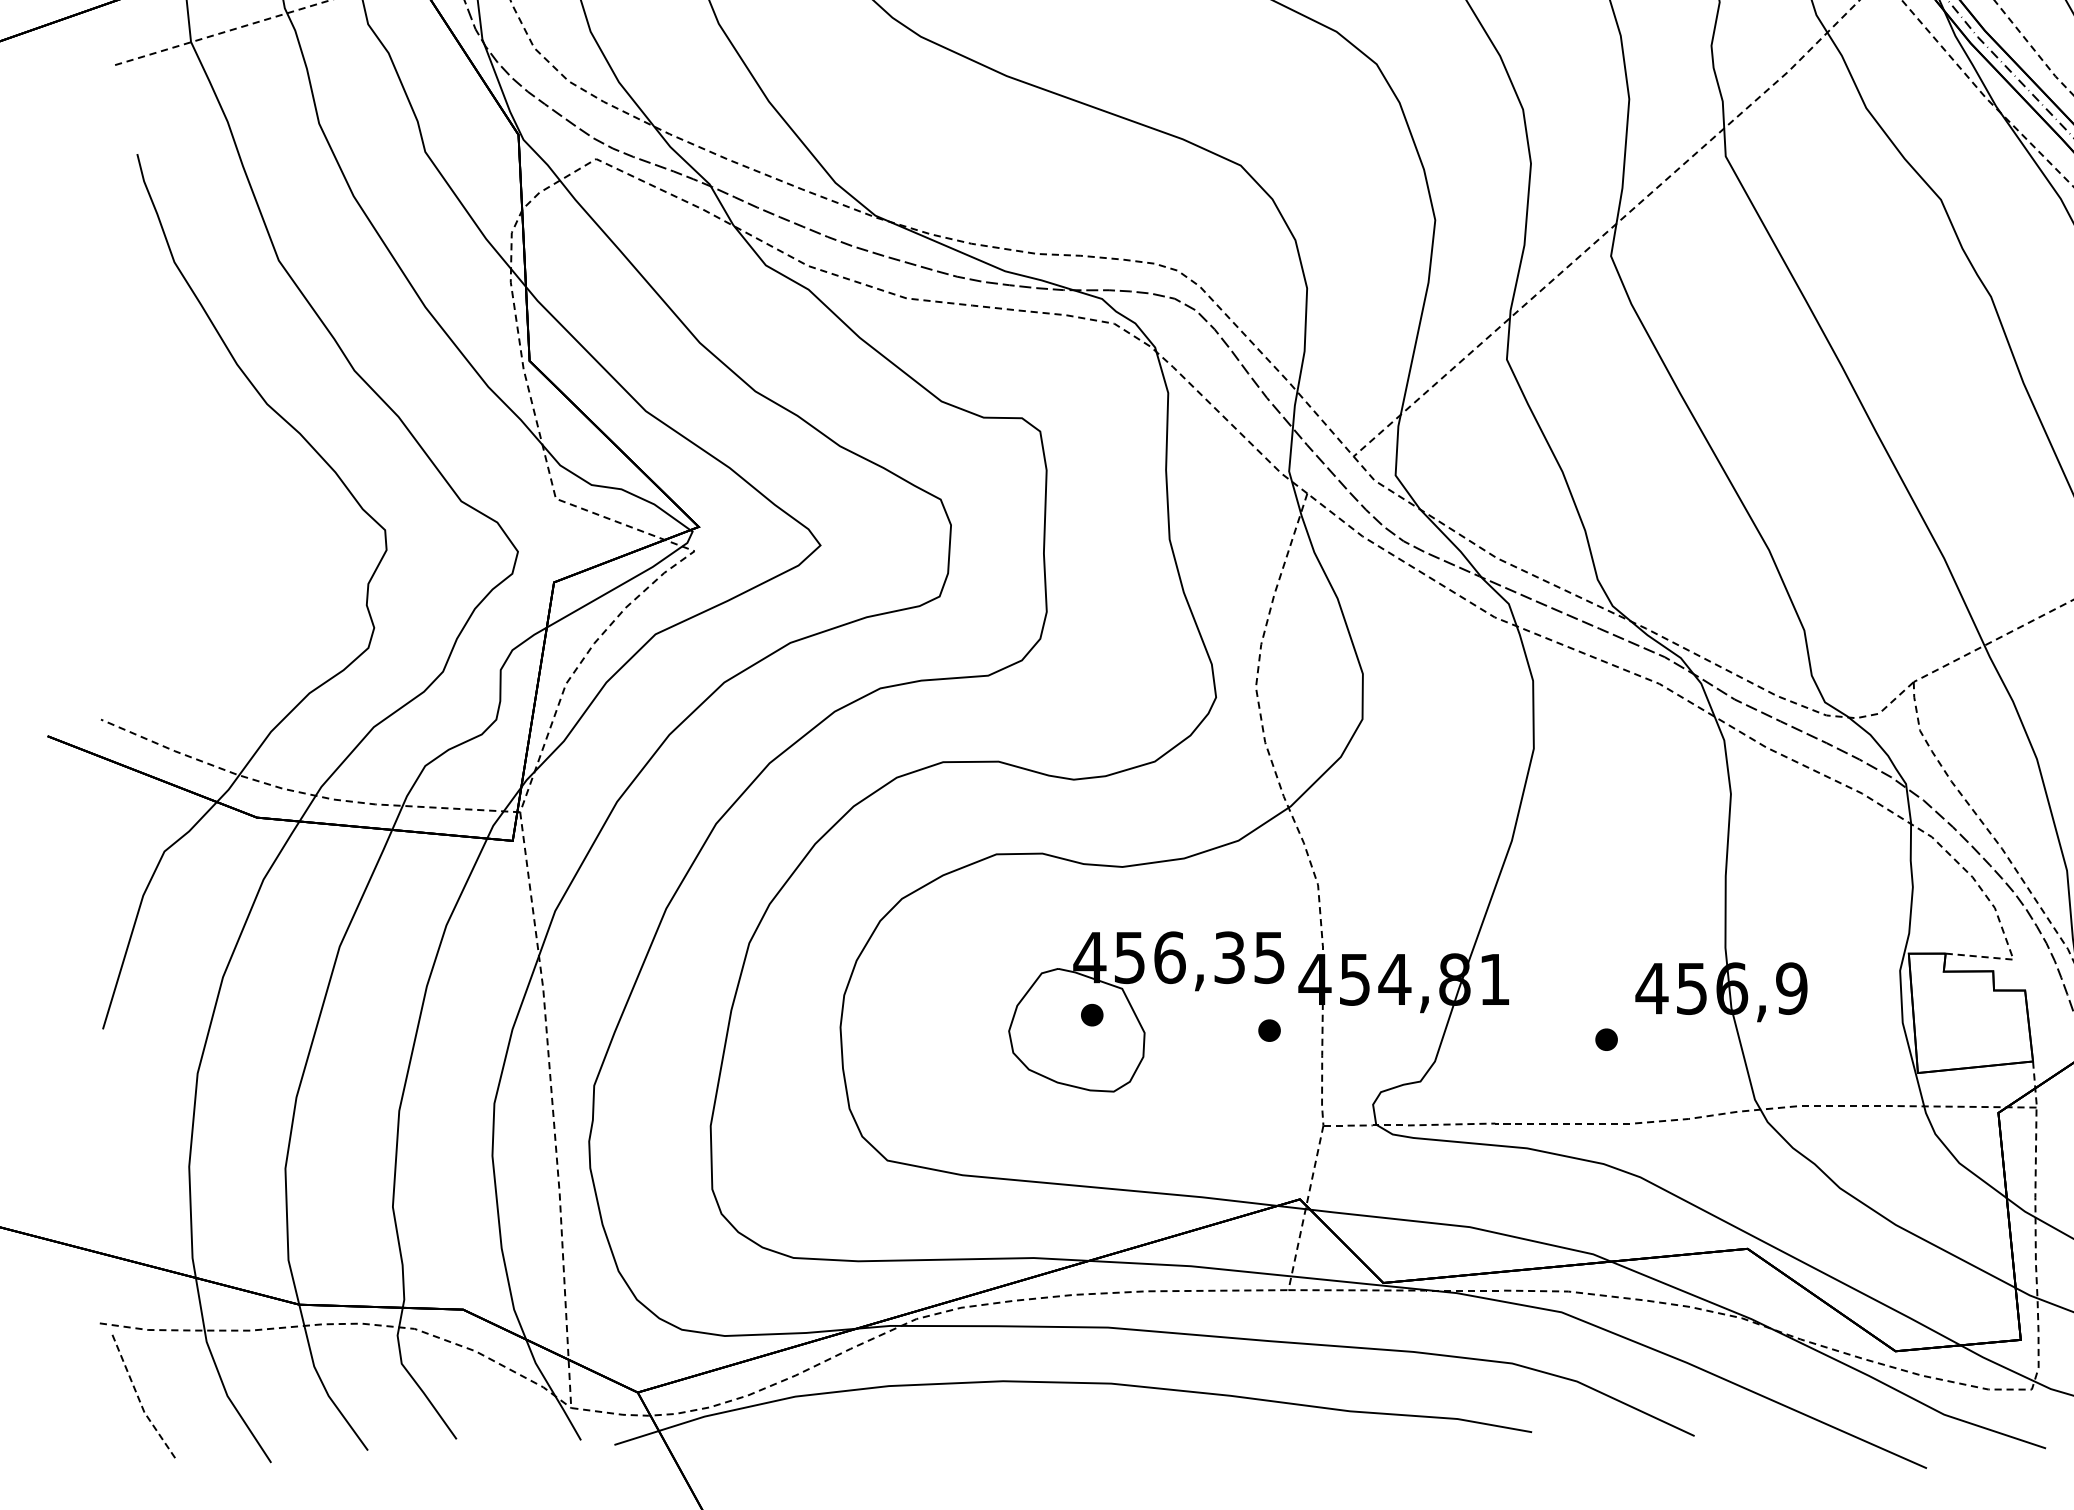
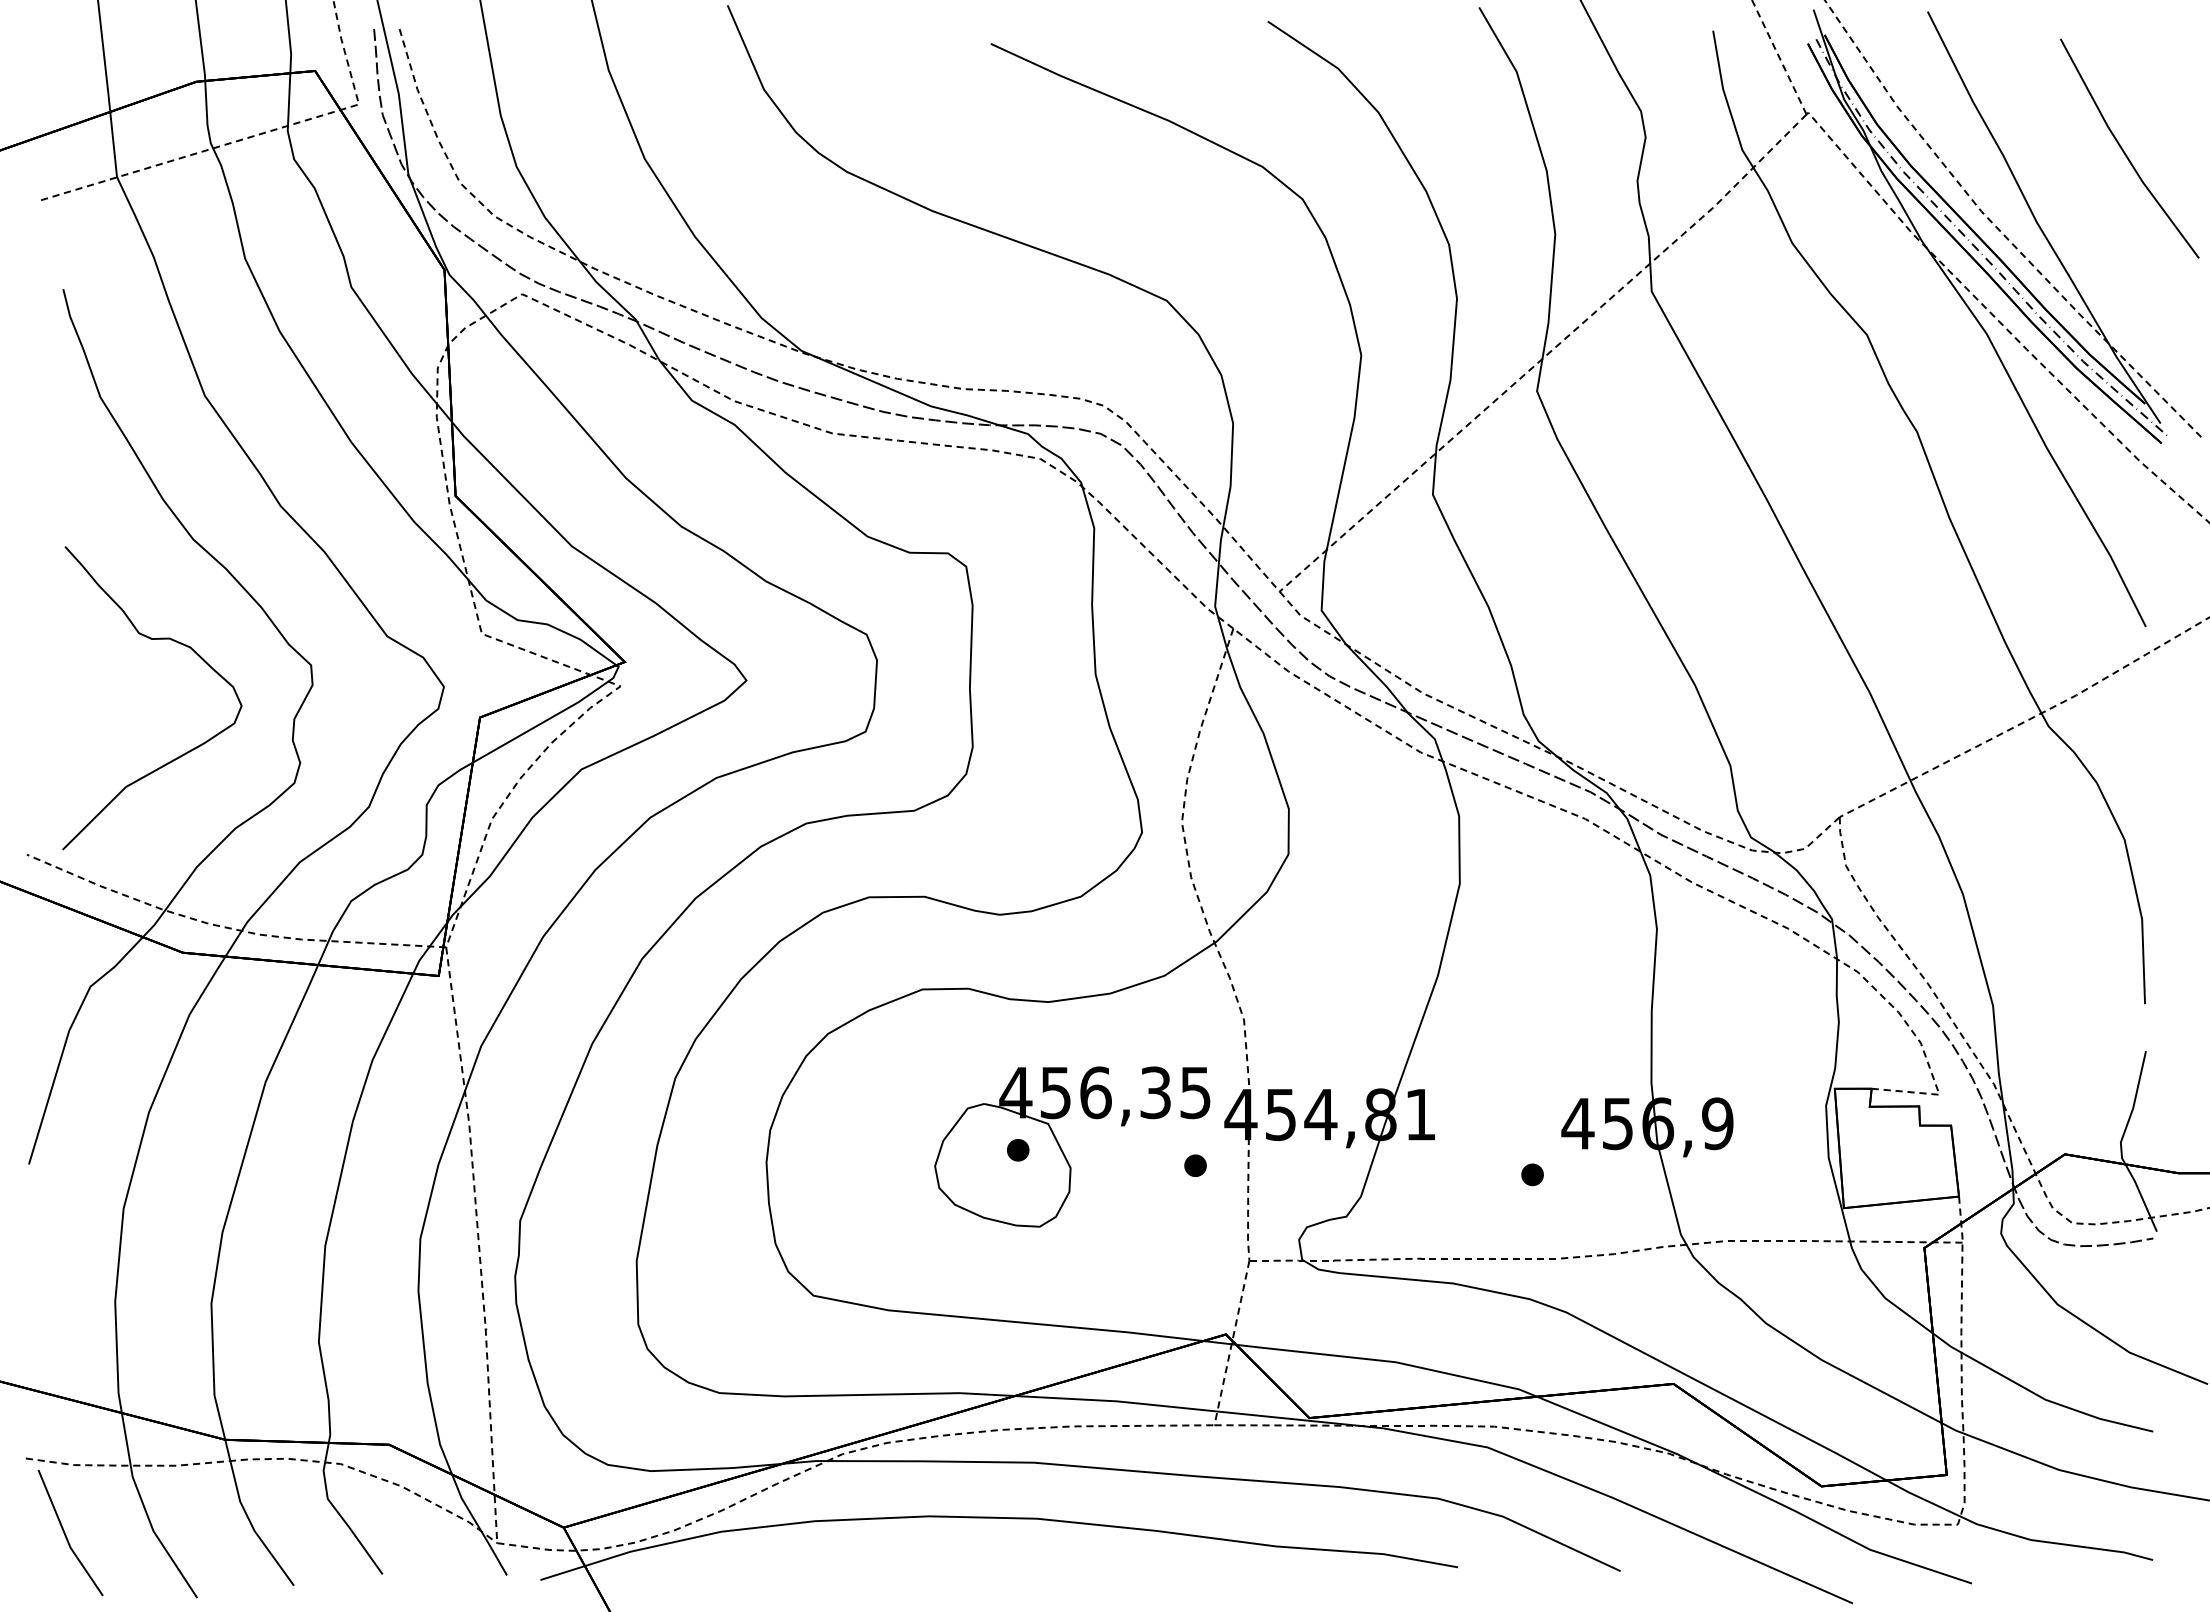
curve: (226, 504) -> (152, 639), added
line: (139, 1401) -> (65, 1536), dashed -> solid

